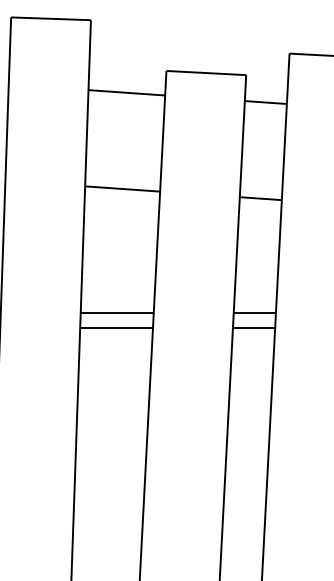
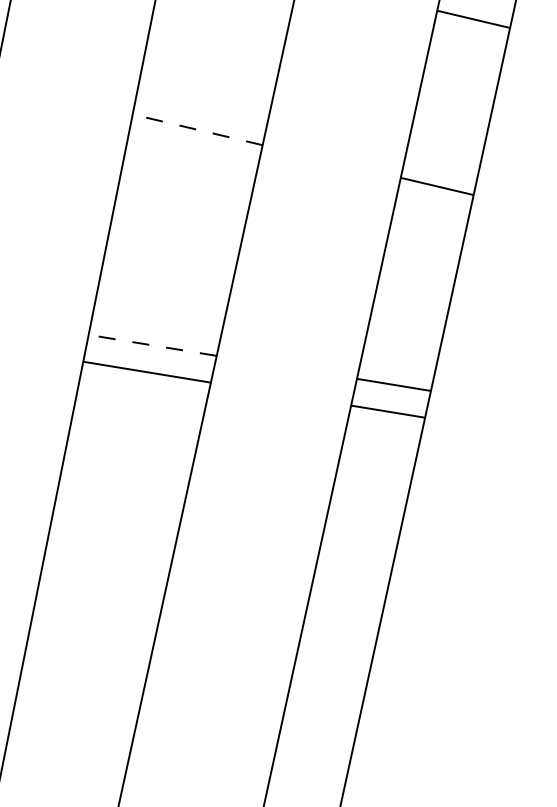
line: (122, 189) -> (197, 130), solid -> dashed
line: (117, 312) -> (153, 344), solid -> dashed

